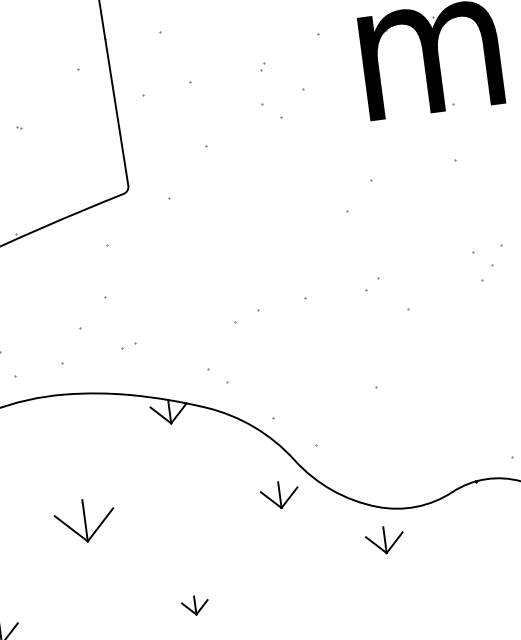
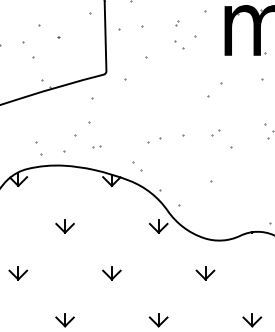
part: (83, 520) -> (64, 226), size x0.62
part: (385, 540) -> (205, 273), moved
part: (194, 605) -> (111, 273), size x1.43

